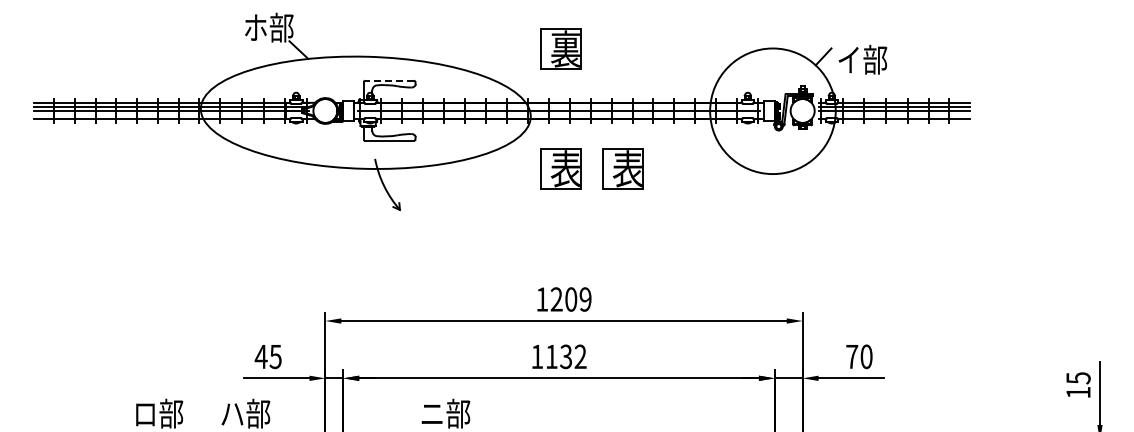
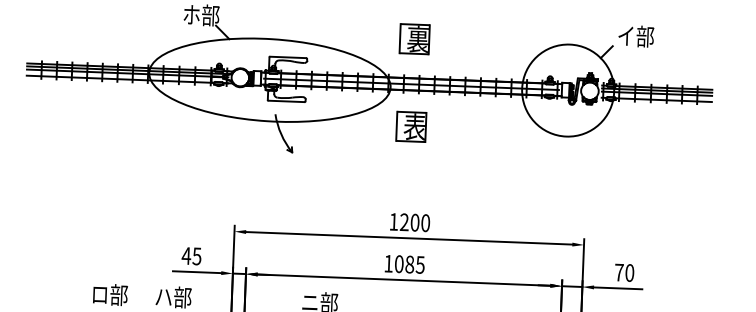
text: (862, 59) -> (635, 36), moved
line: (389, 80) -> (288, 57), dashed -> solid
part: (622, 168) -> (456, 128), removed
text: (585, 299) -> (425, 223), 1209 -> 1200
text: (566, 356) -> (410, 264), 1132 -> 1085

